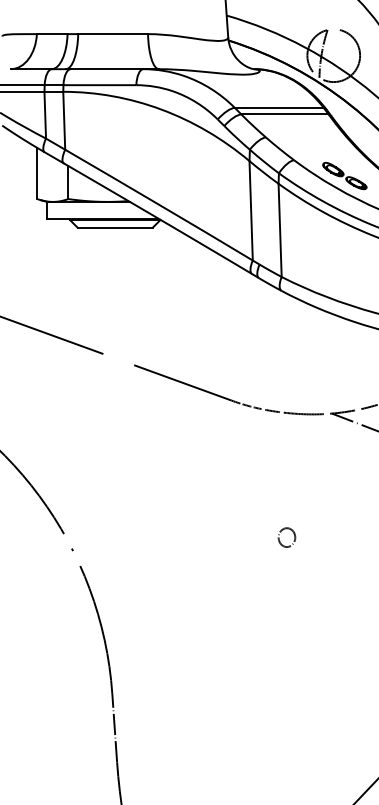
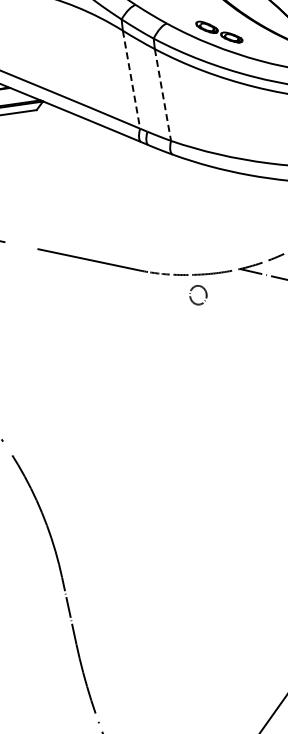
line: (251, 210) -> (131, 79), solid -> dashed
line: (280, 230) -> (163, 95), solid -> dashed
part: (279, 537) -> (190, 296), moved

